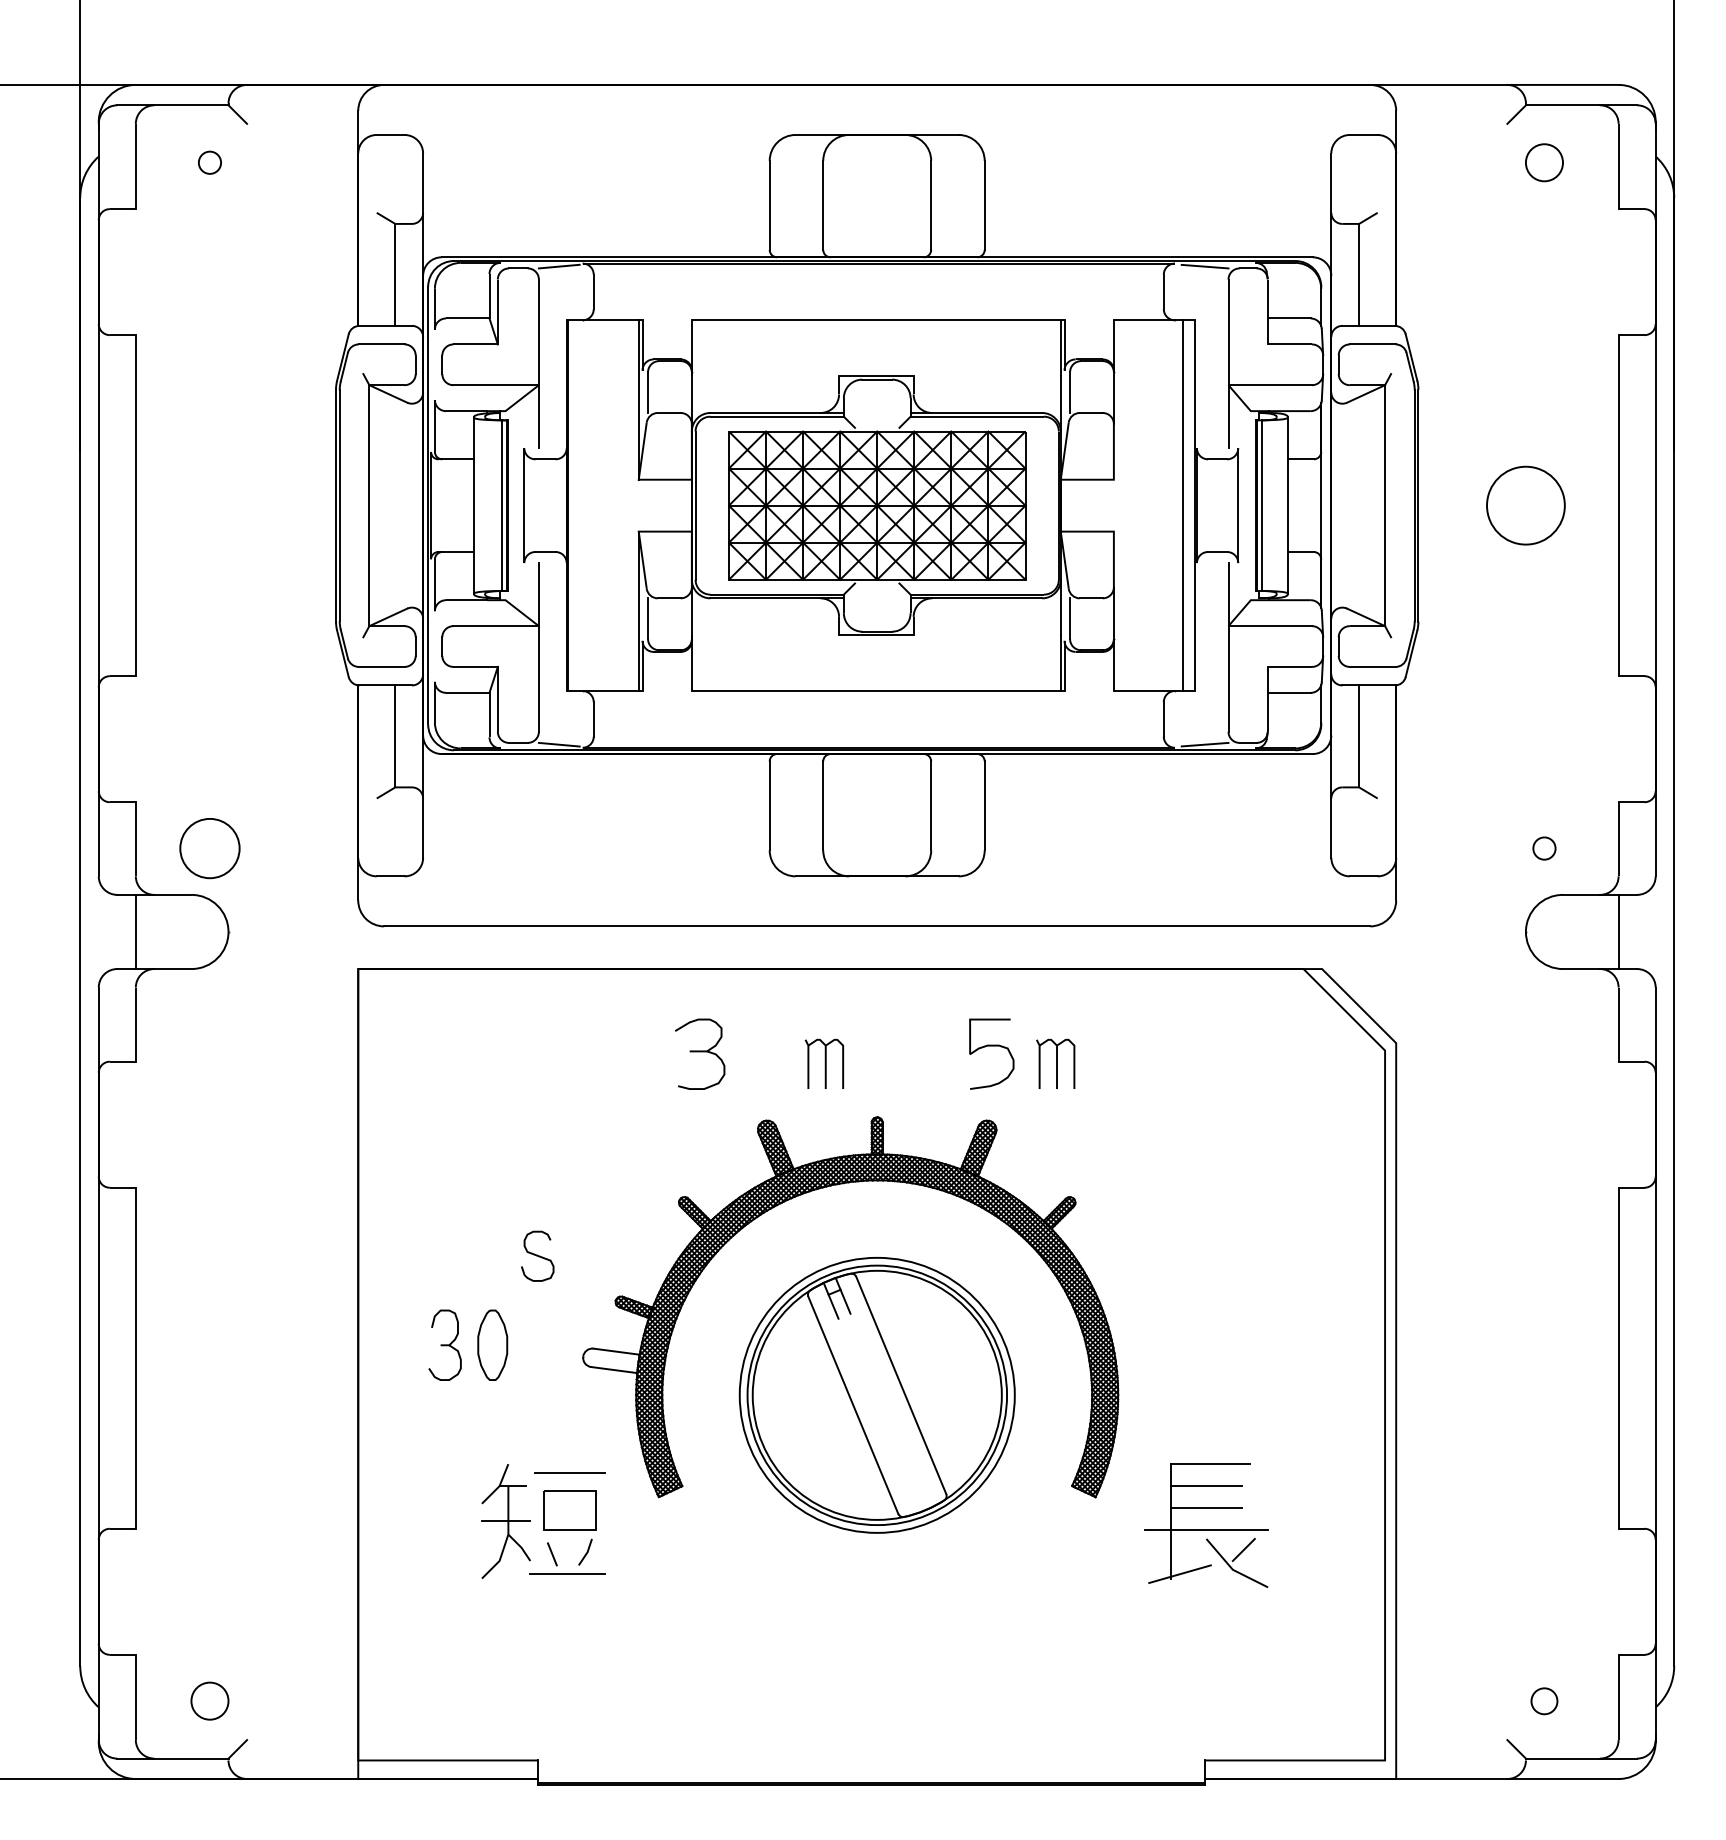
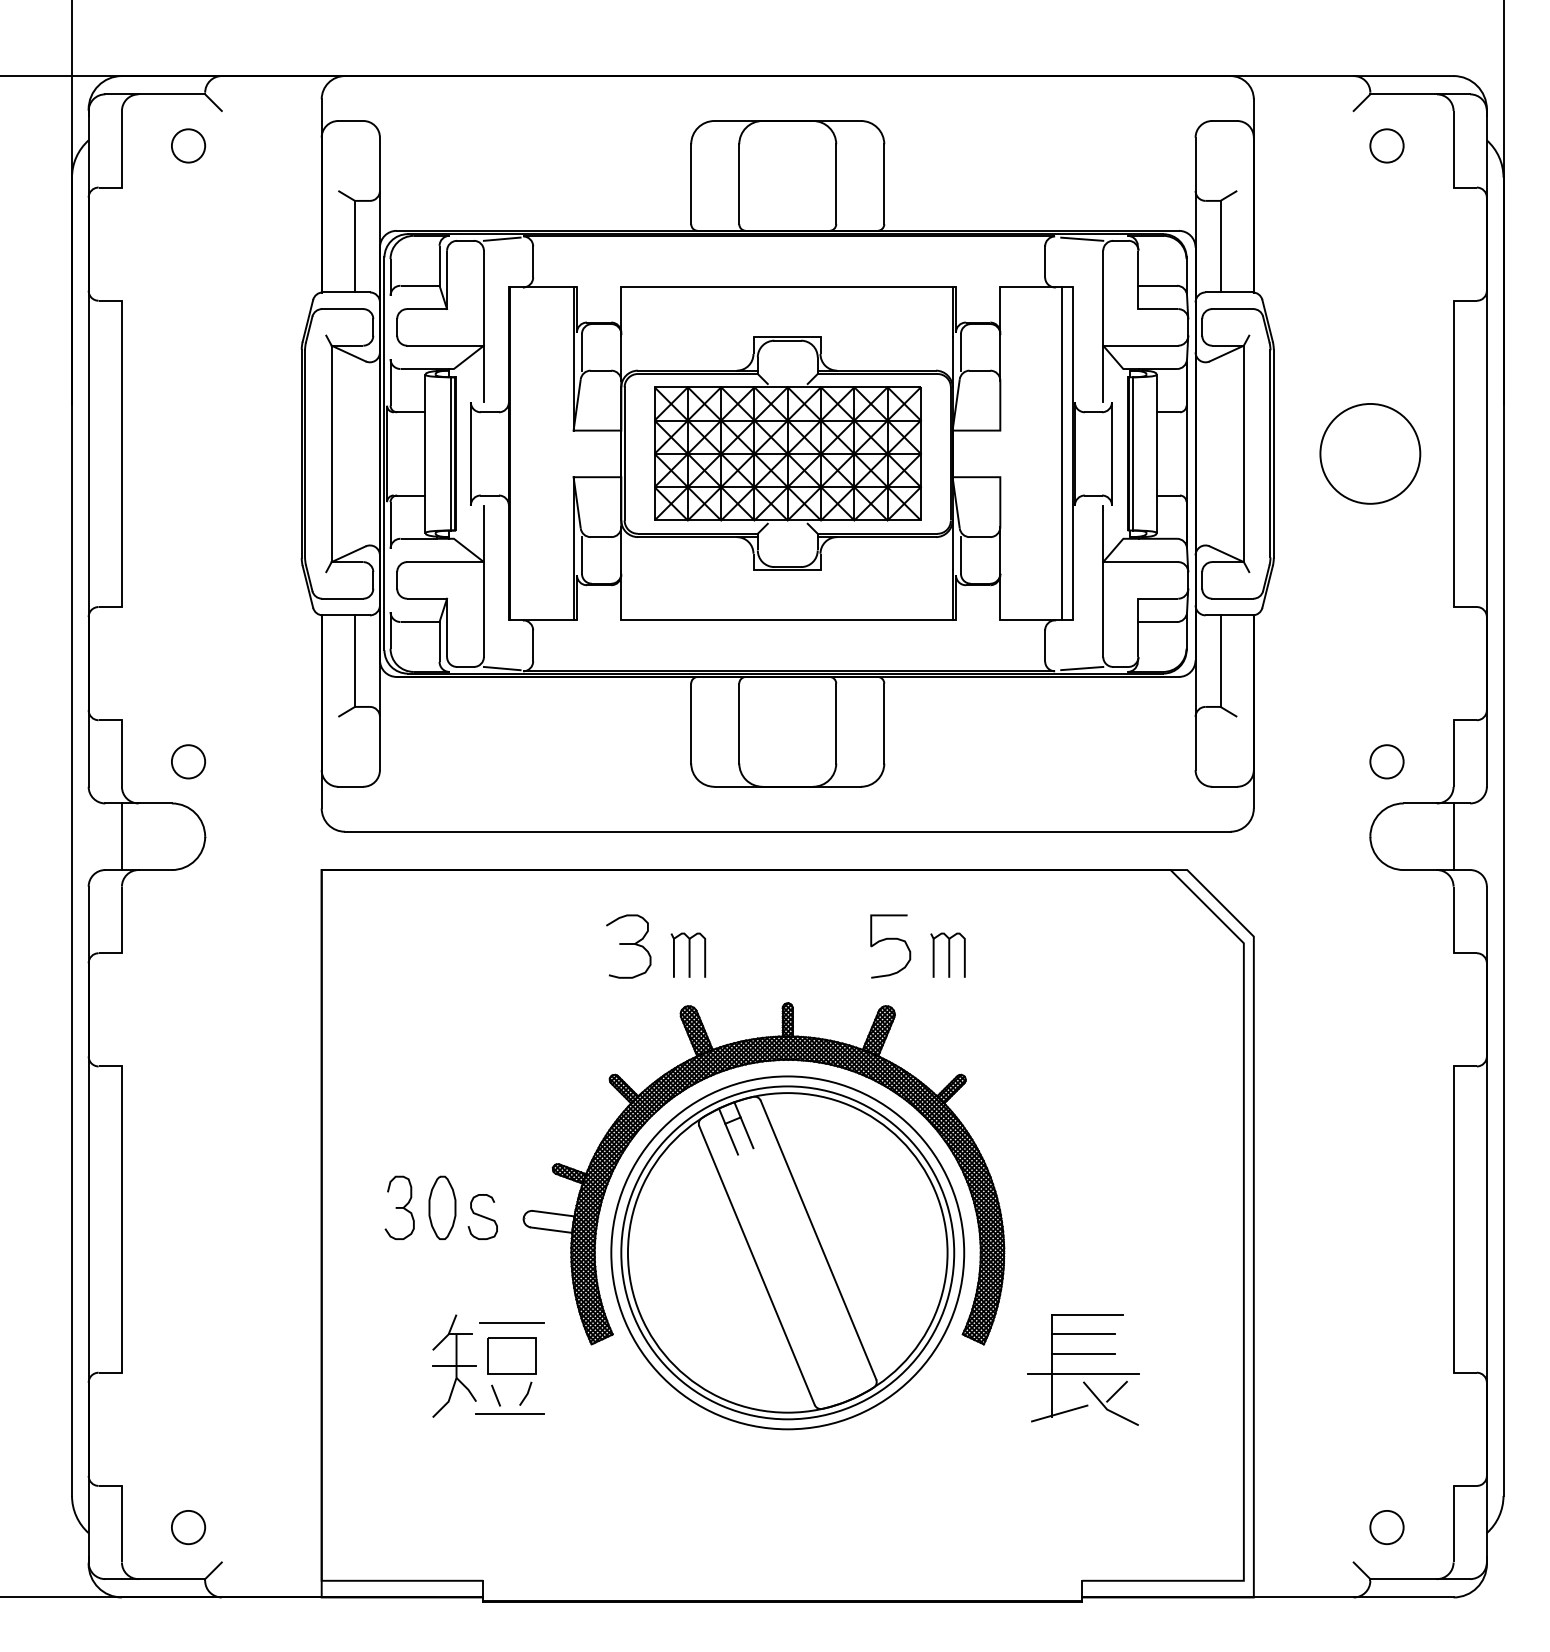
circle: (209, 162) -> (188, 145), size x1.67
circle: (1526, 505) -> (1370, 453), size x1.43
circle: (209, 848) -> (188, 761), size x0.62
circle: (1543, 848) -> (1386, 761), size x1.67
part: (824, 1063) -> (688, 954), moved
curve: (537, 1255) -> (482, 1216), moved
part: (876, 1394) -> (787, 1252), size x1.43
circle: (1543, 1701) -> (1386, 1527), size x1.43

